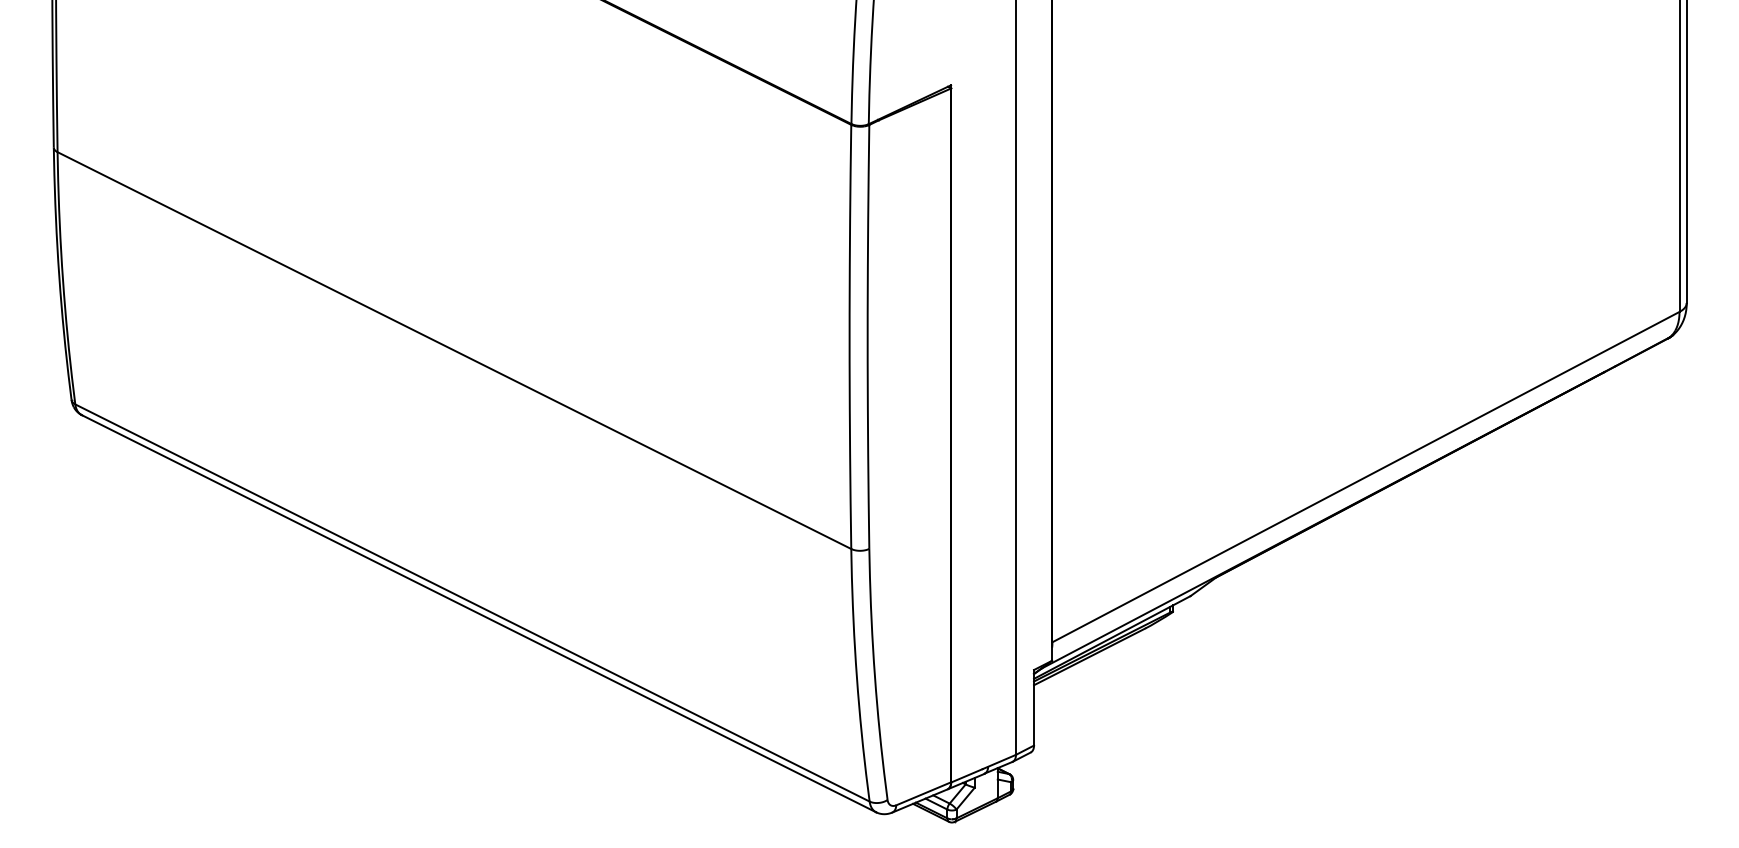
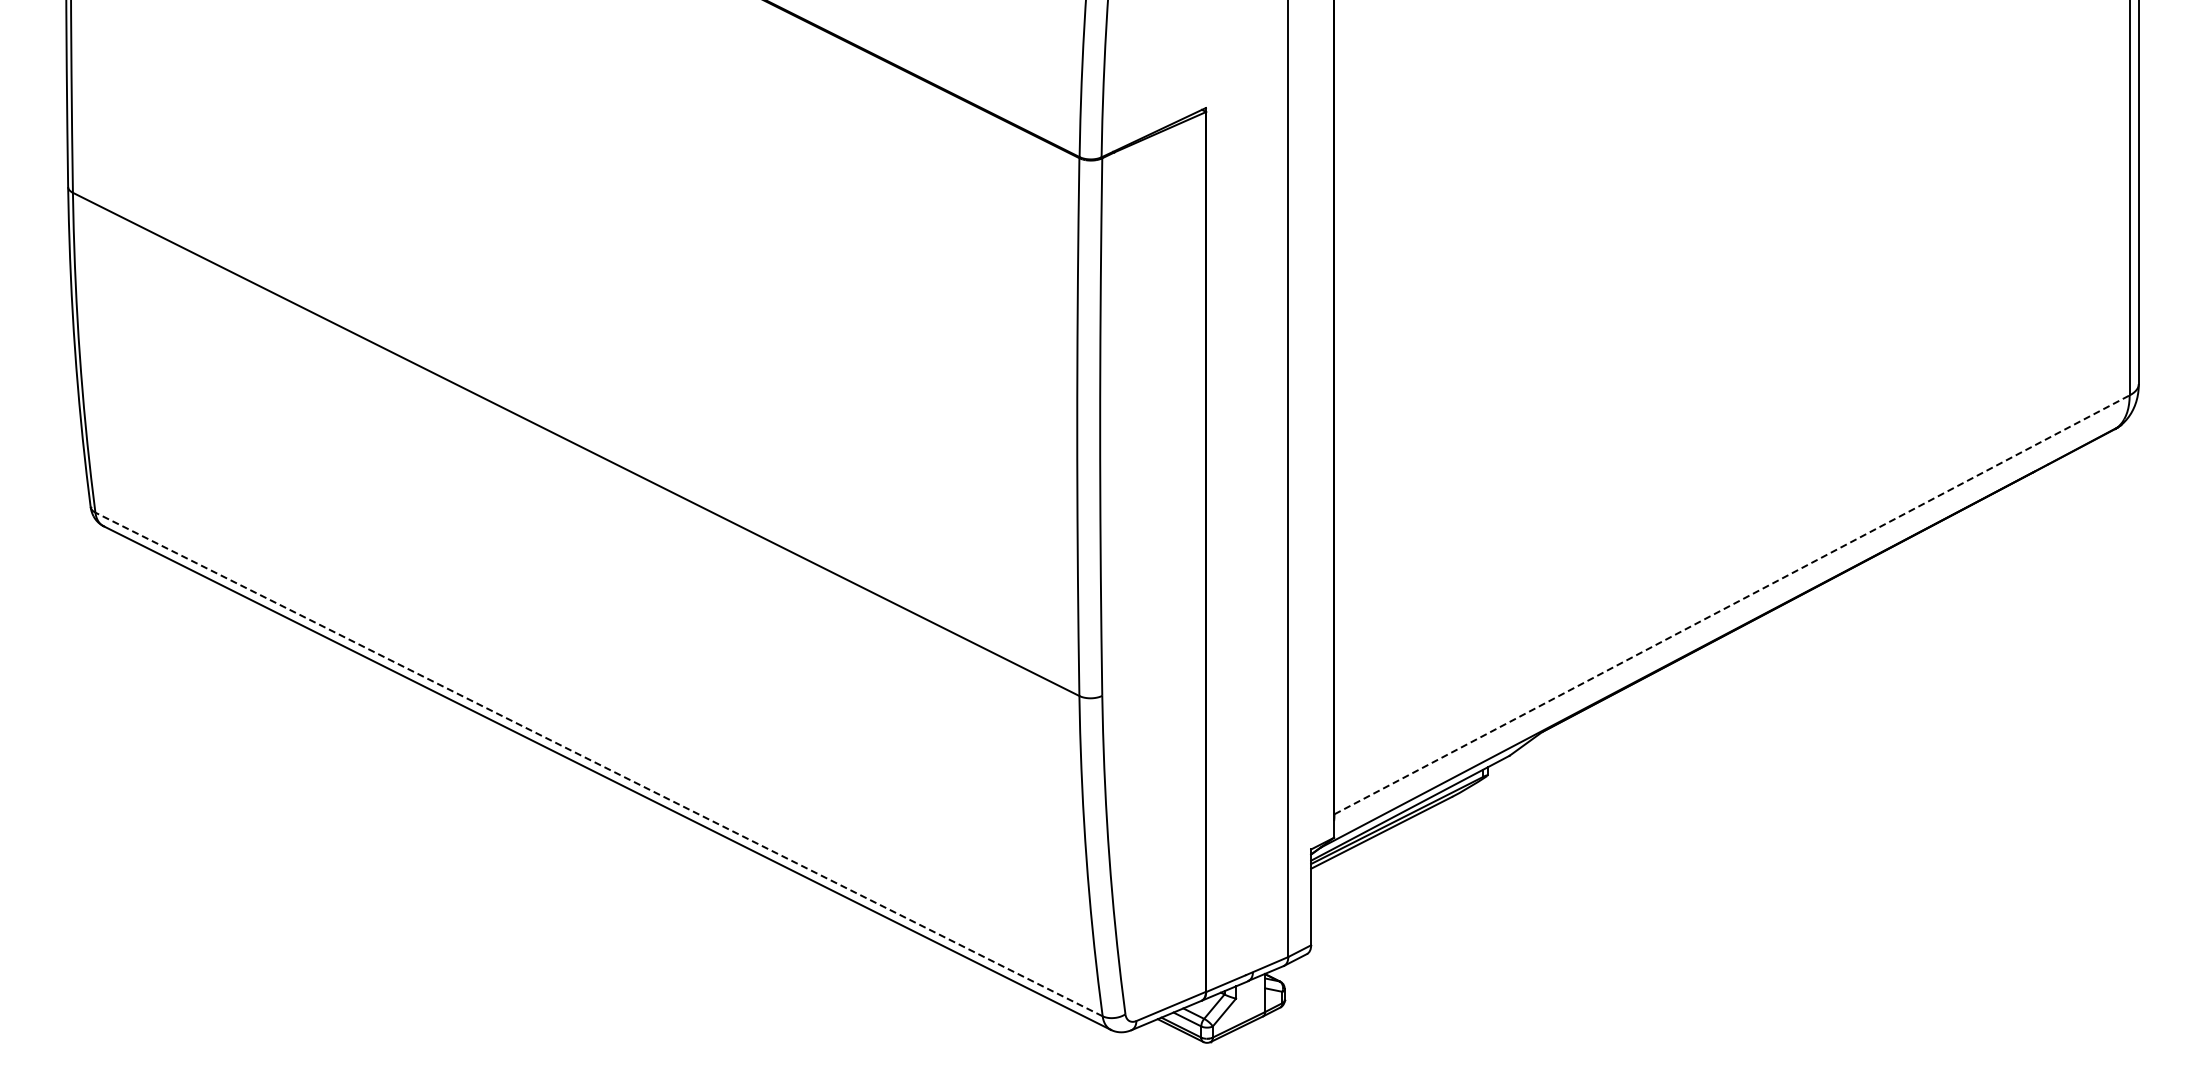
line: (1366, 476) -> (1732, 604), solid -> dashed
line: (472, 603) -> (598, 764), solid -> dashed

